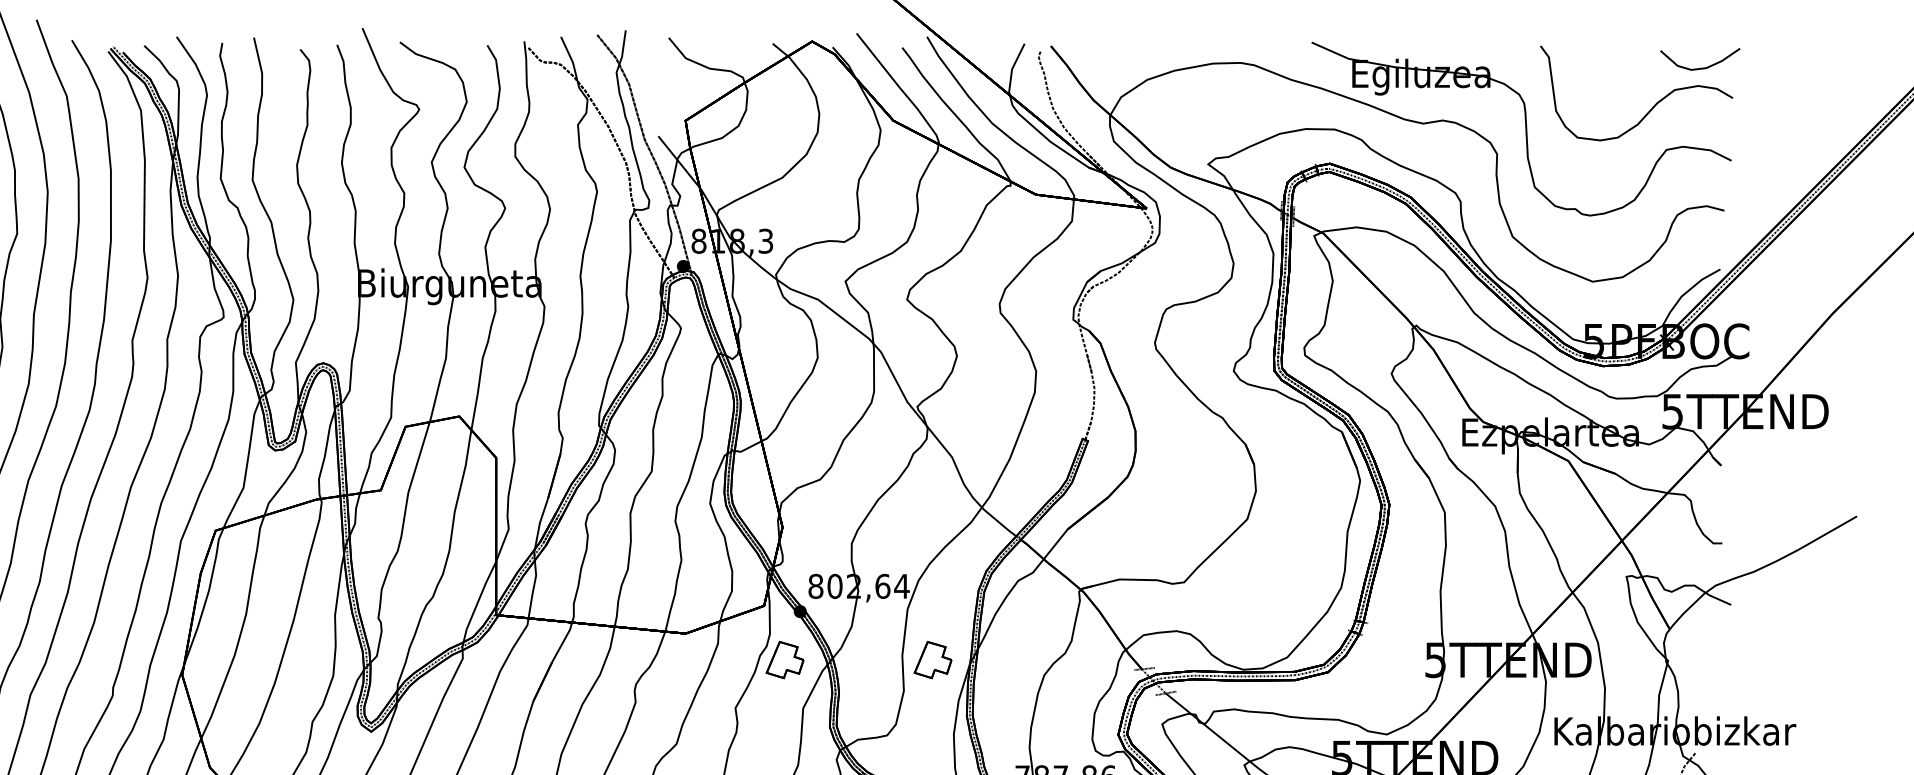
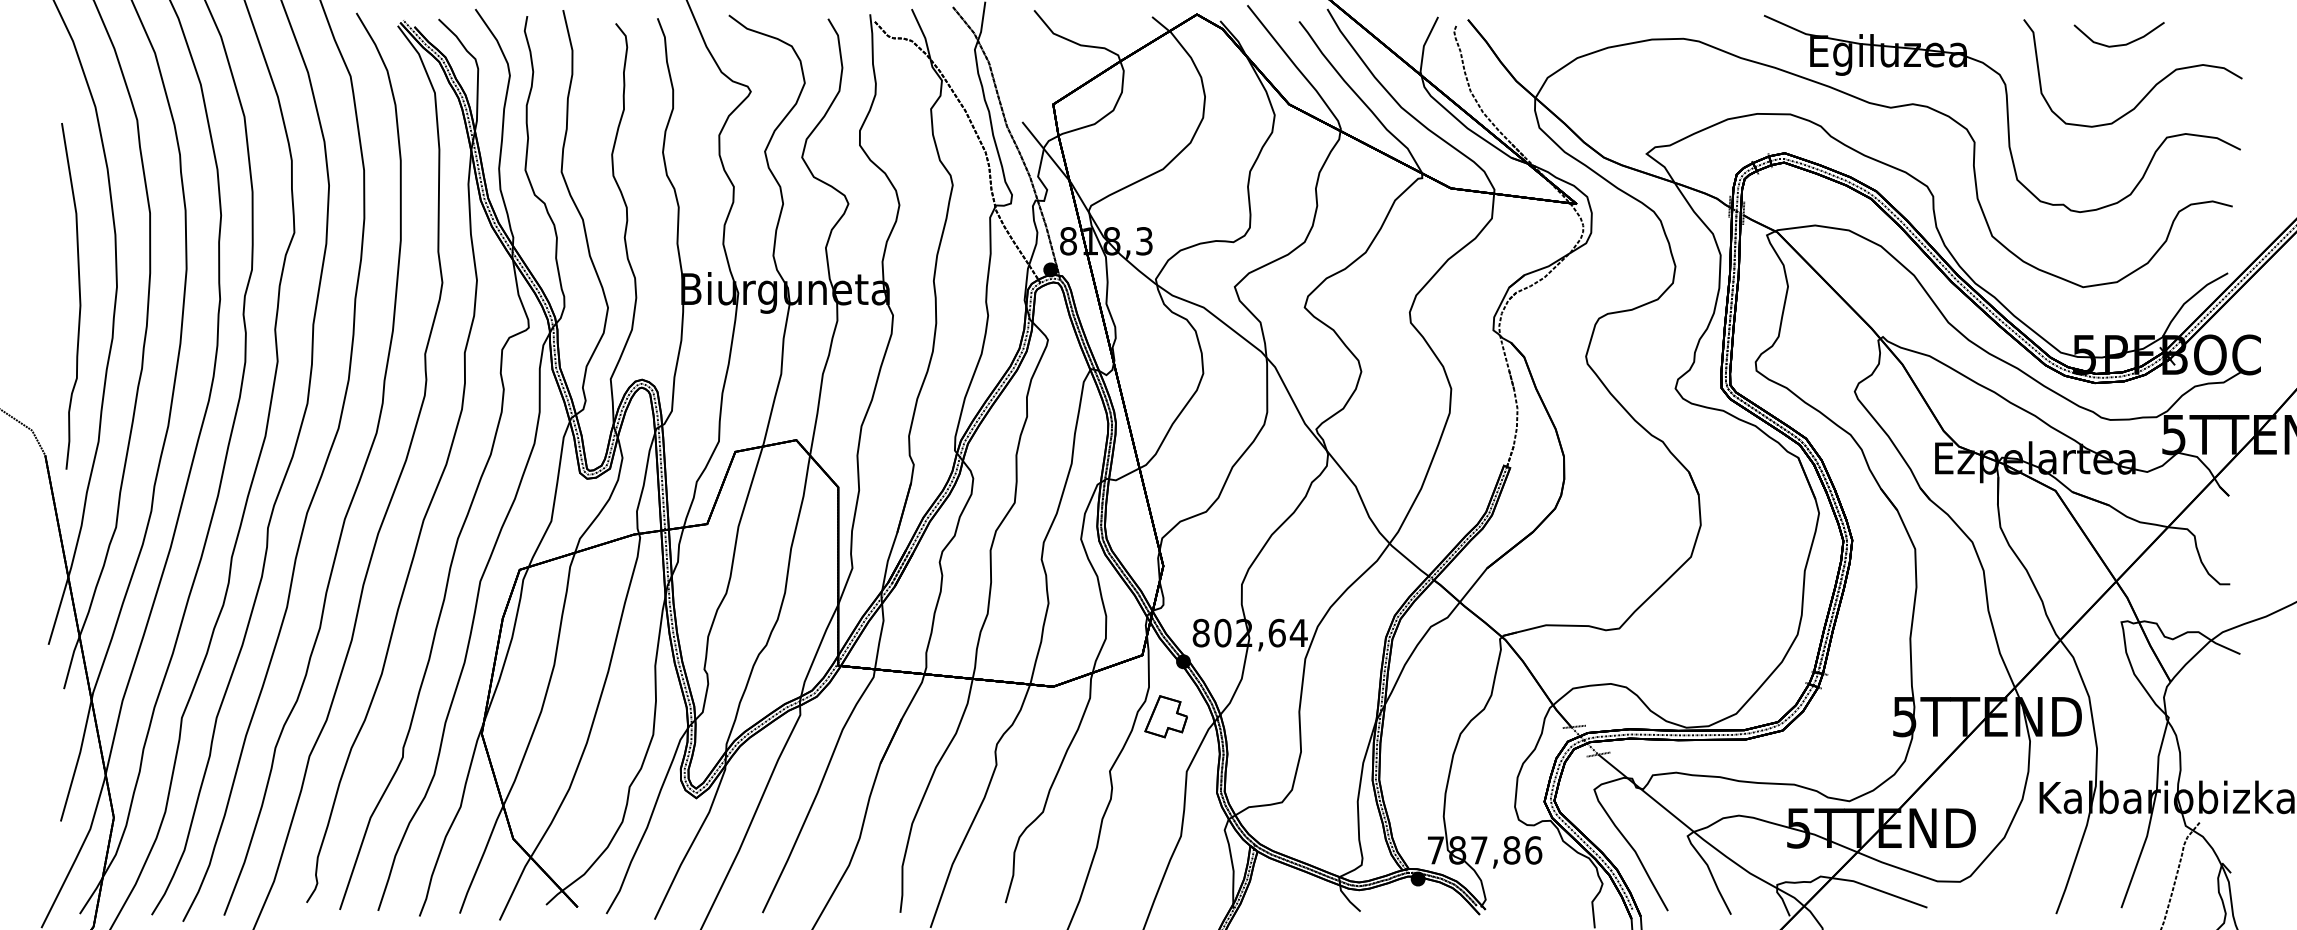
curve: (1699, 67) -> (2118, 44), moved
part: (932, 659) -> (1333, 716), removed

